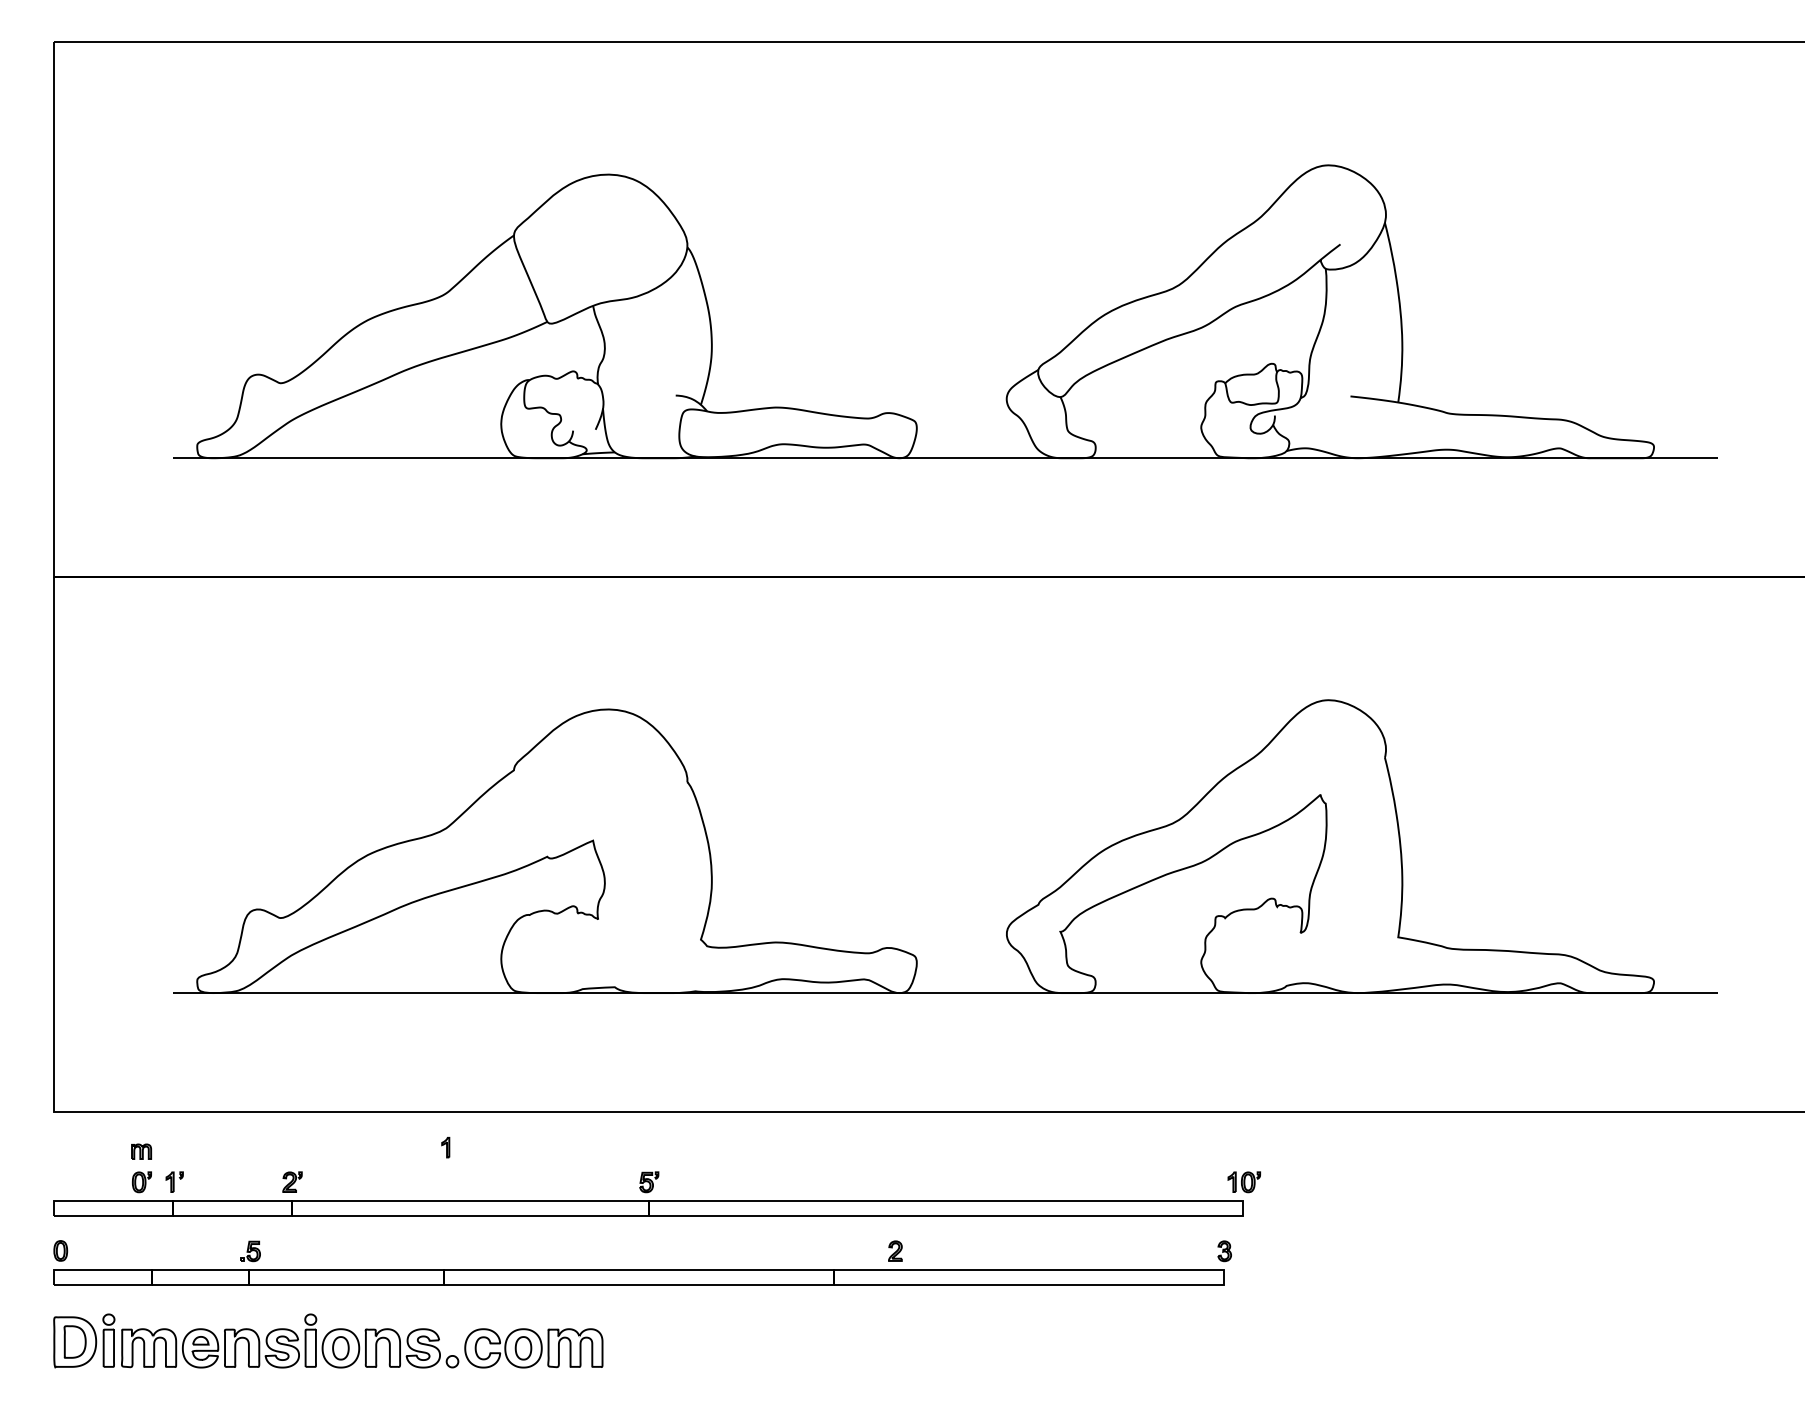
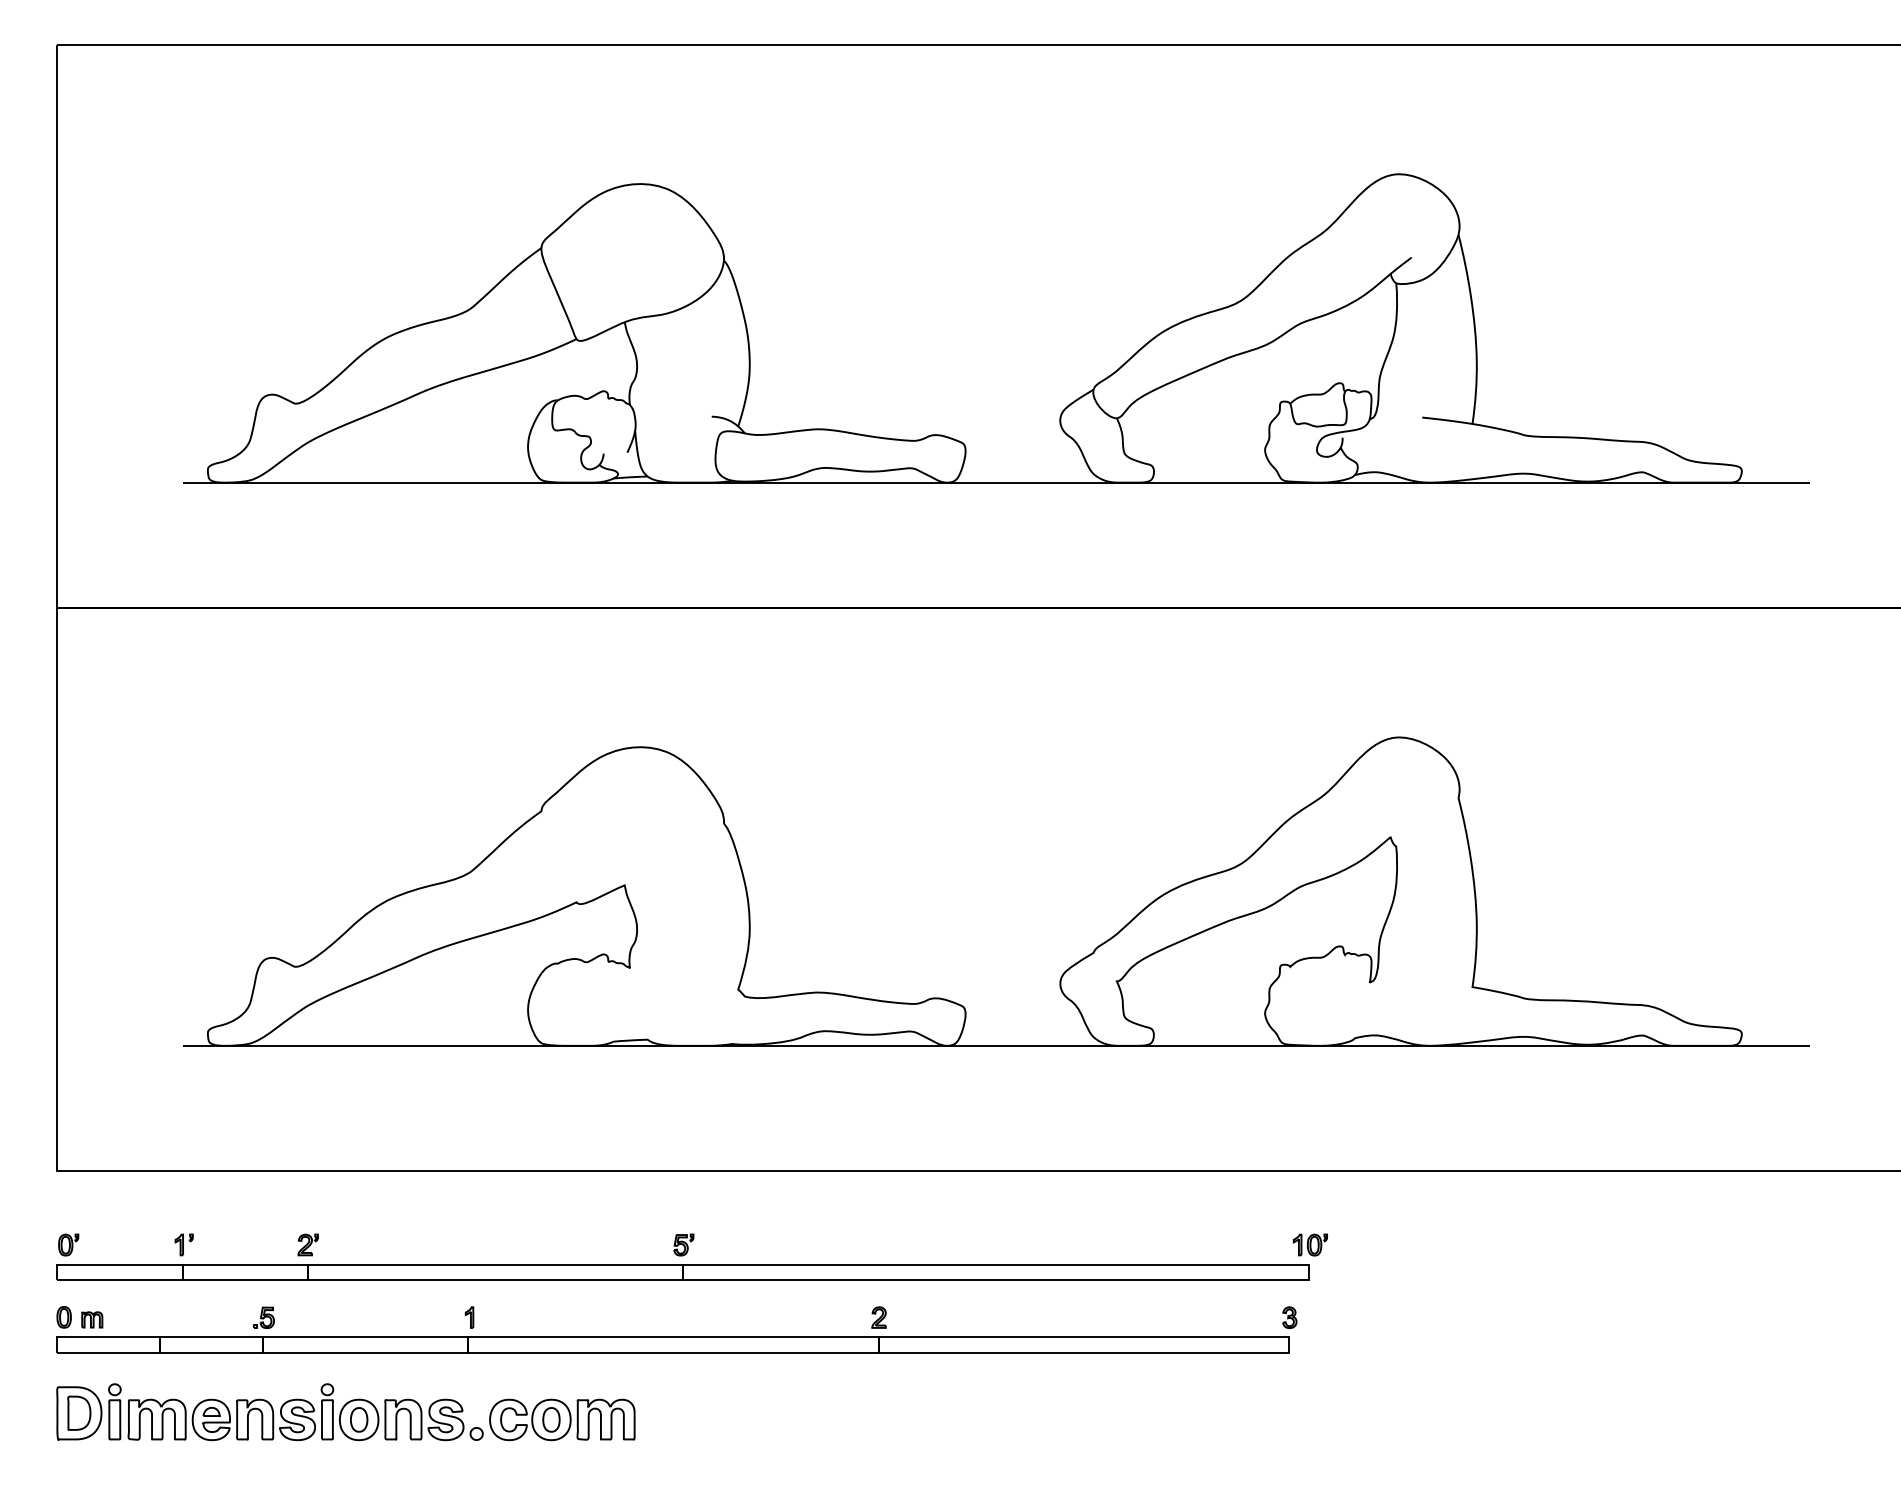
part: (445, 1147) -> (469, 1317), moved
part: (141, 1151) -> (92, 1319), moved
part: (141, 1181) -> (68, 1244), moved
part: (894, 1251) -> (878, 1317), moved

